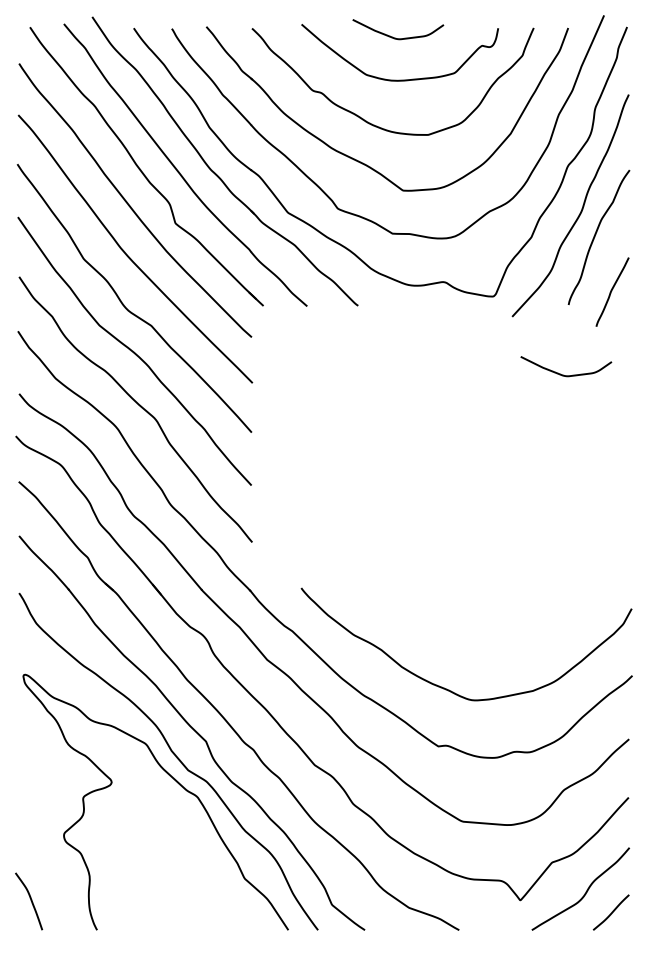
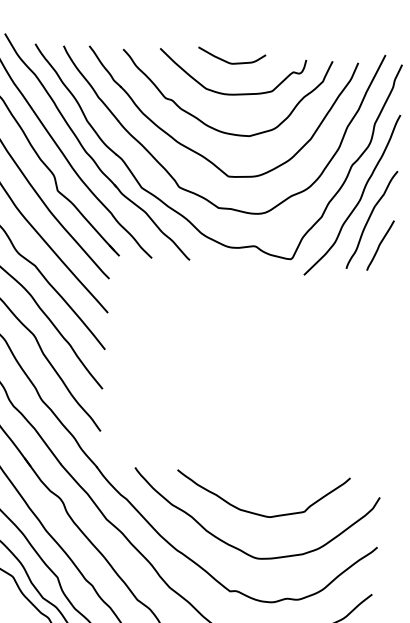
curve: (612, 291) -> (380, 245), moved
curve: (563, 374) -> (339, 320), removed
curve: (471, 640) -> (259, 514), added

